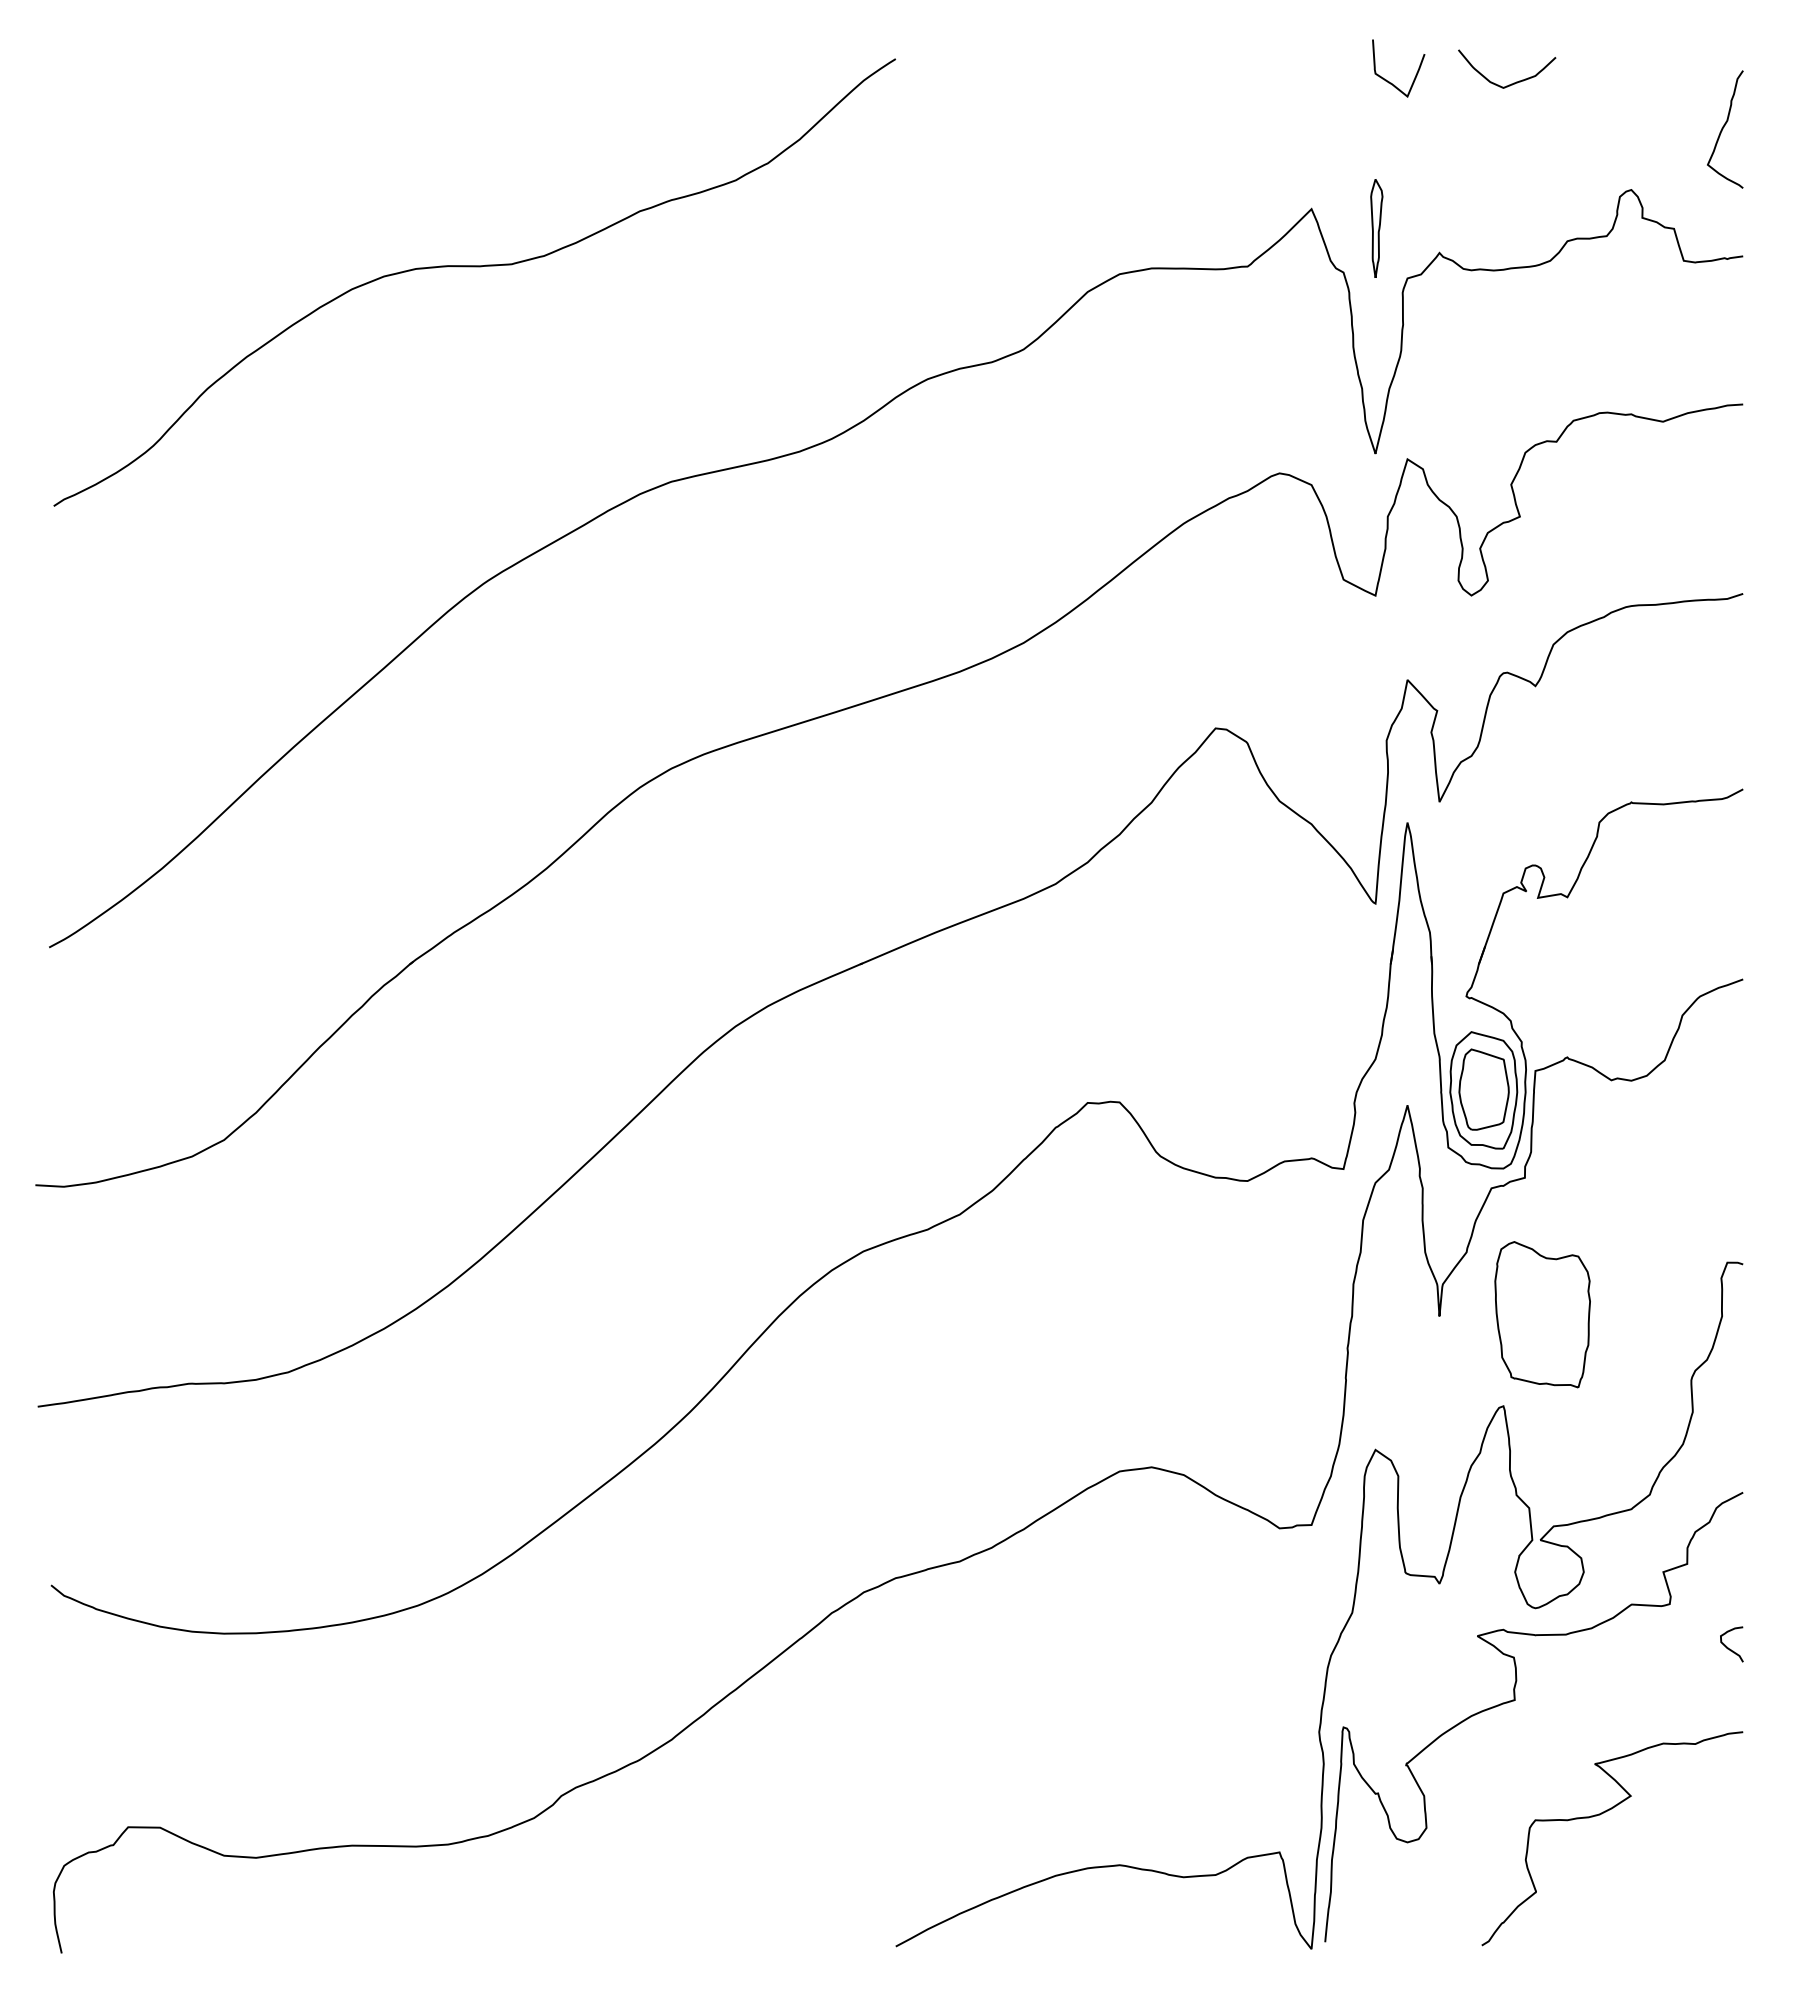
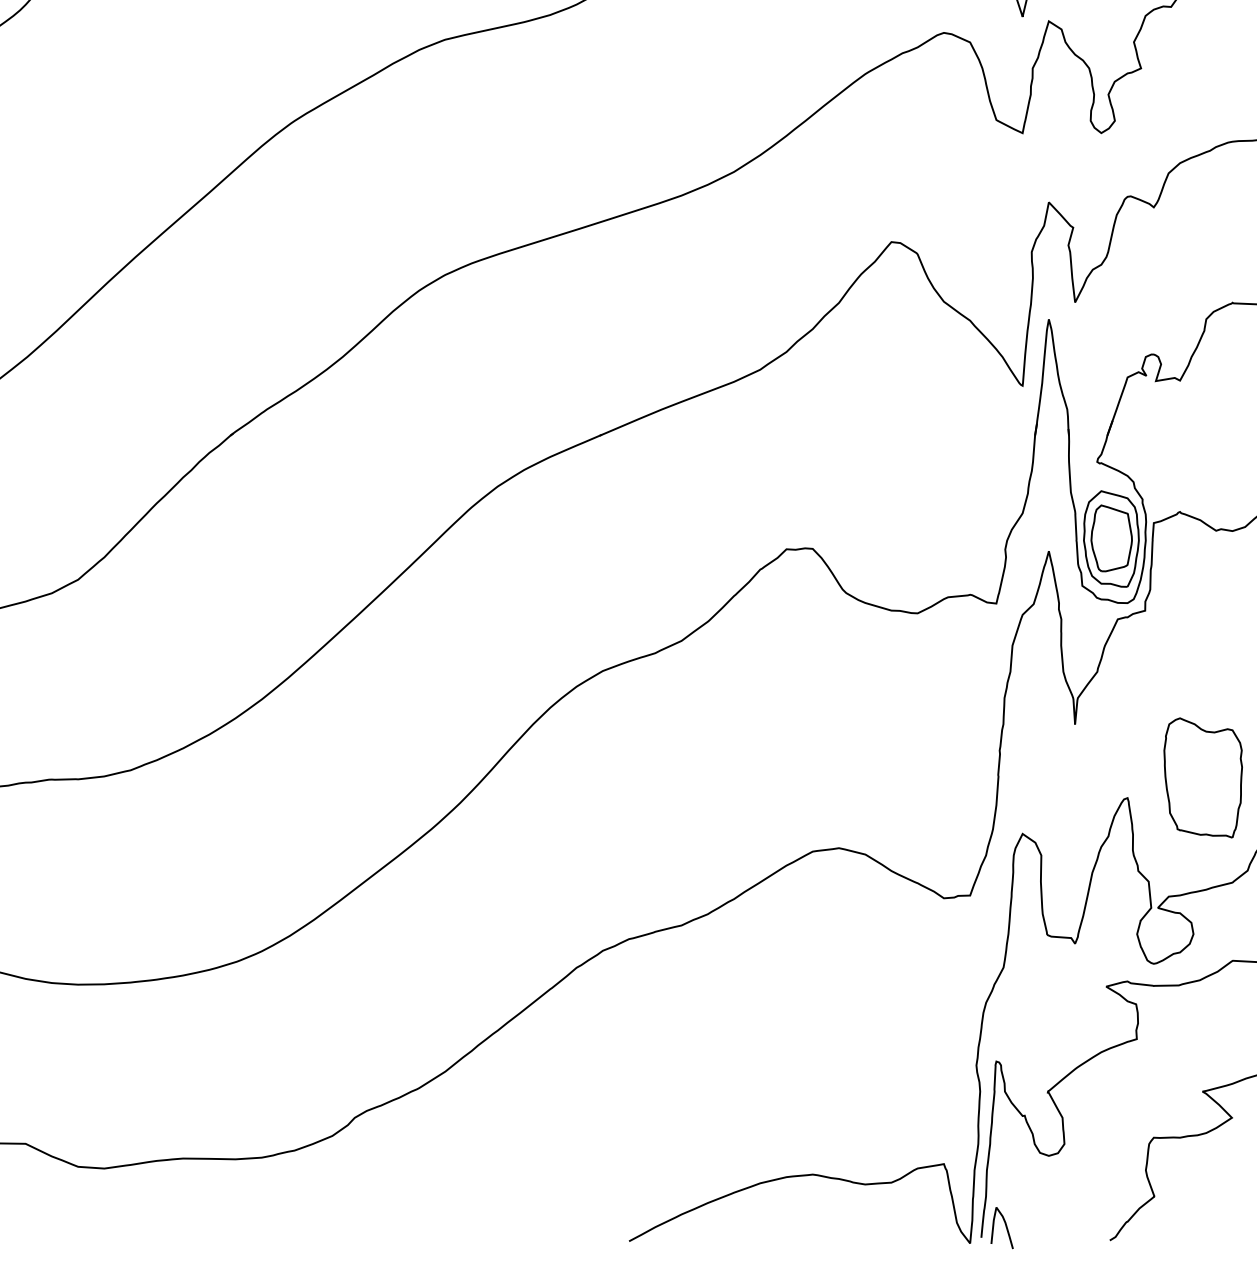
part: (1542, 1314) -> (1203, 777), moved
curve: (1354, 1927) -> (1005, 1225), added

